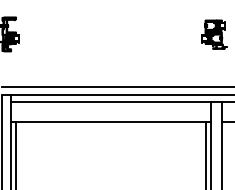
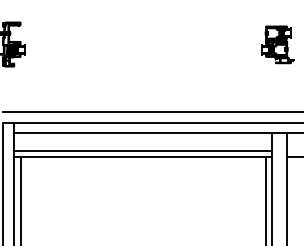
line: (110, 116) -> (142, 150), added

